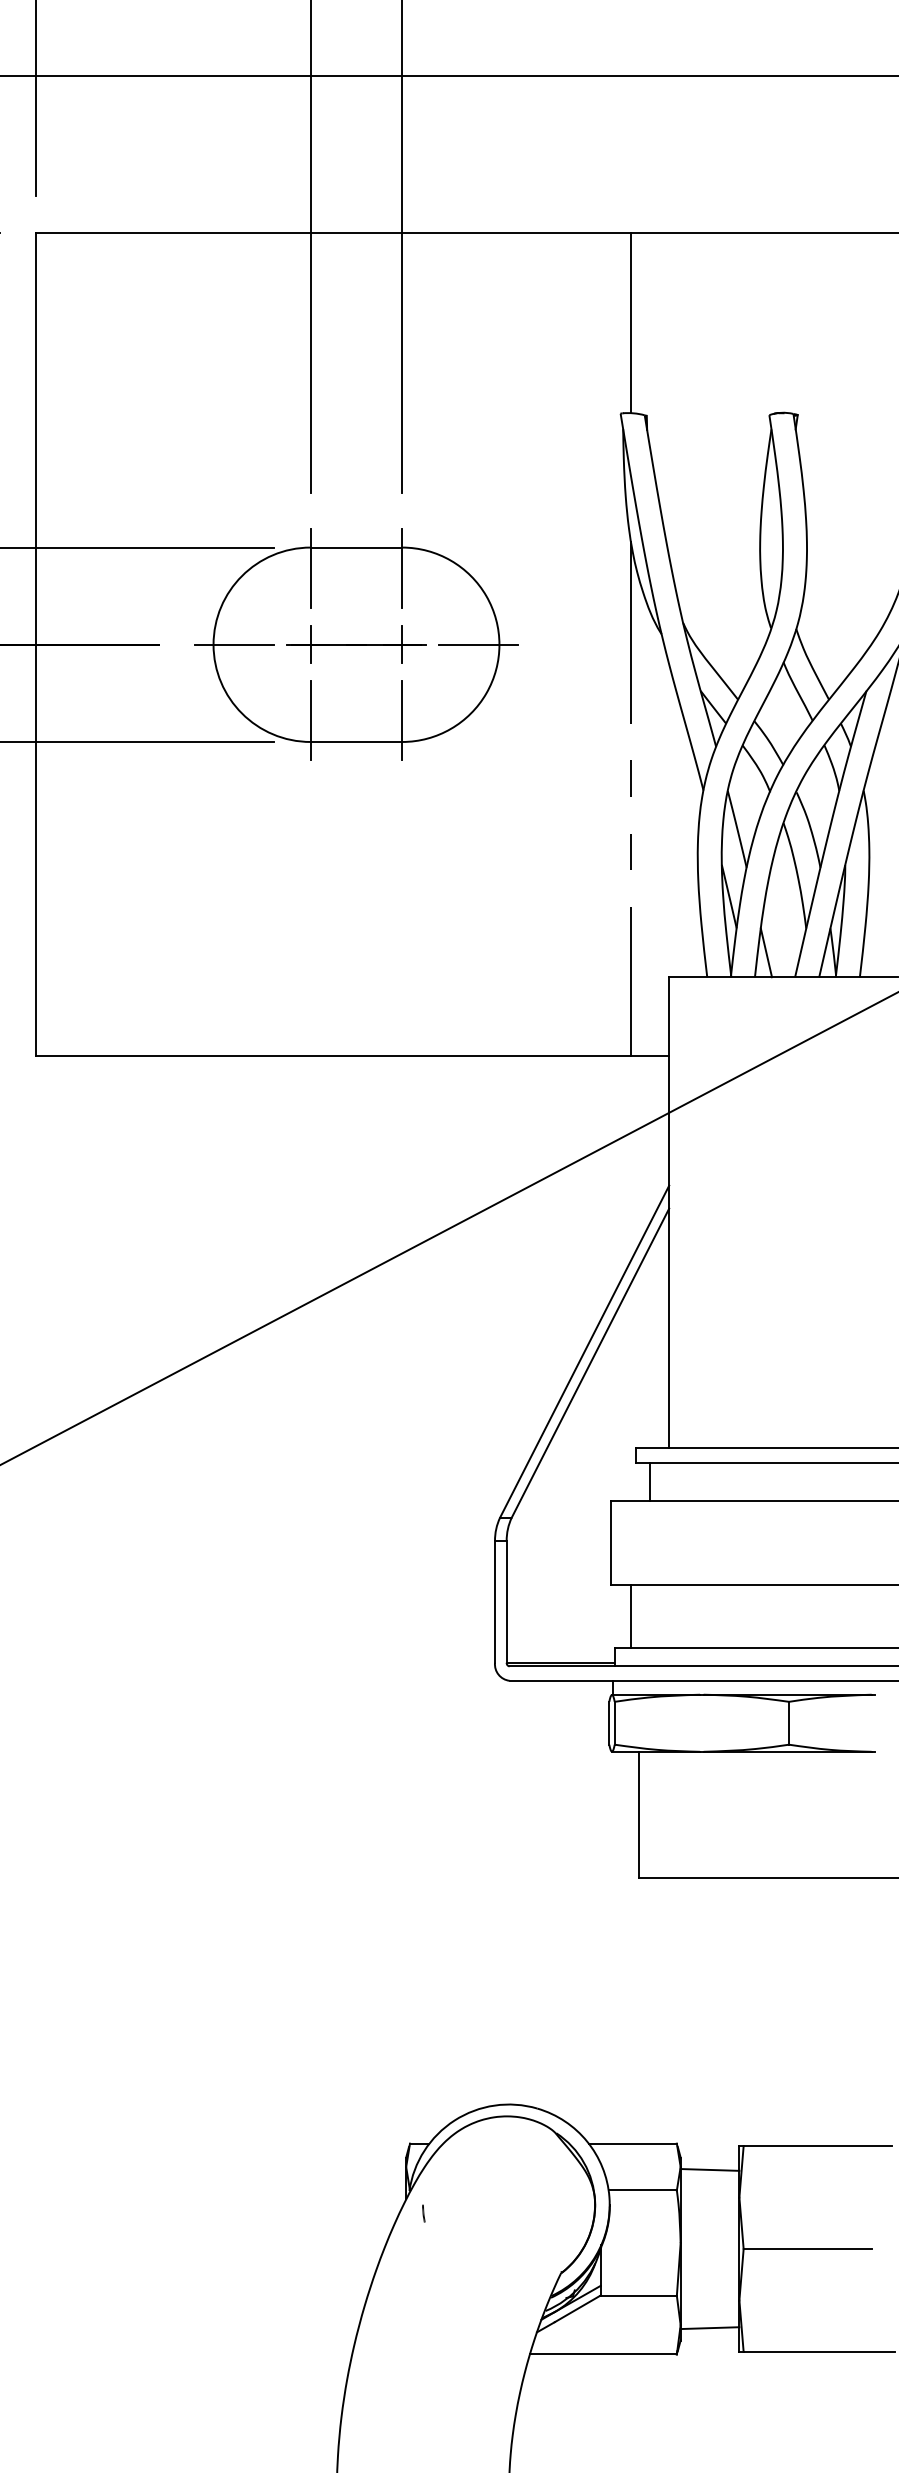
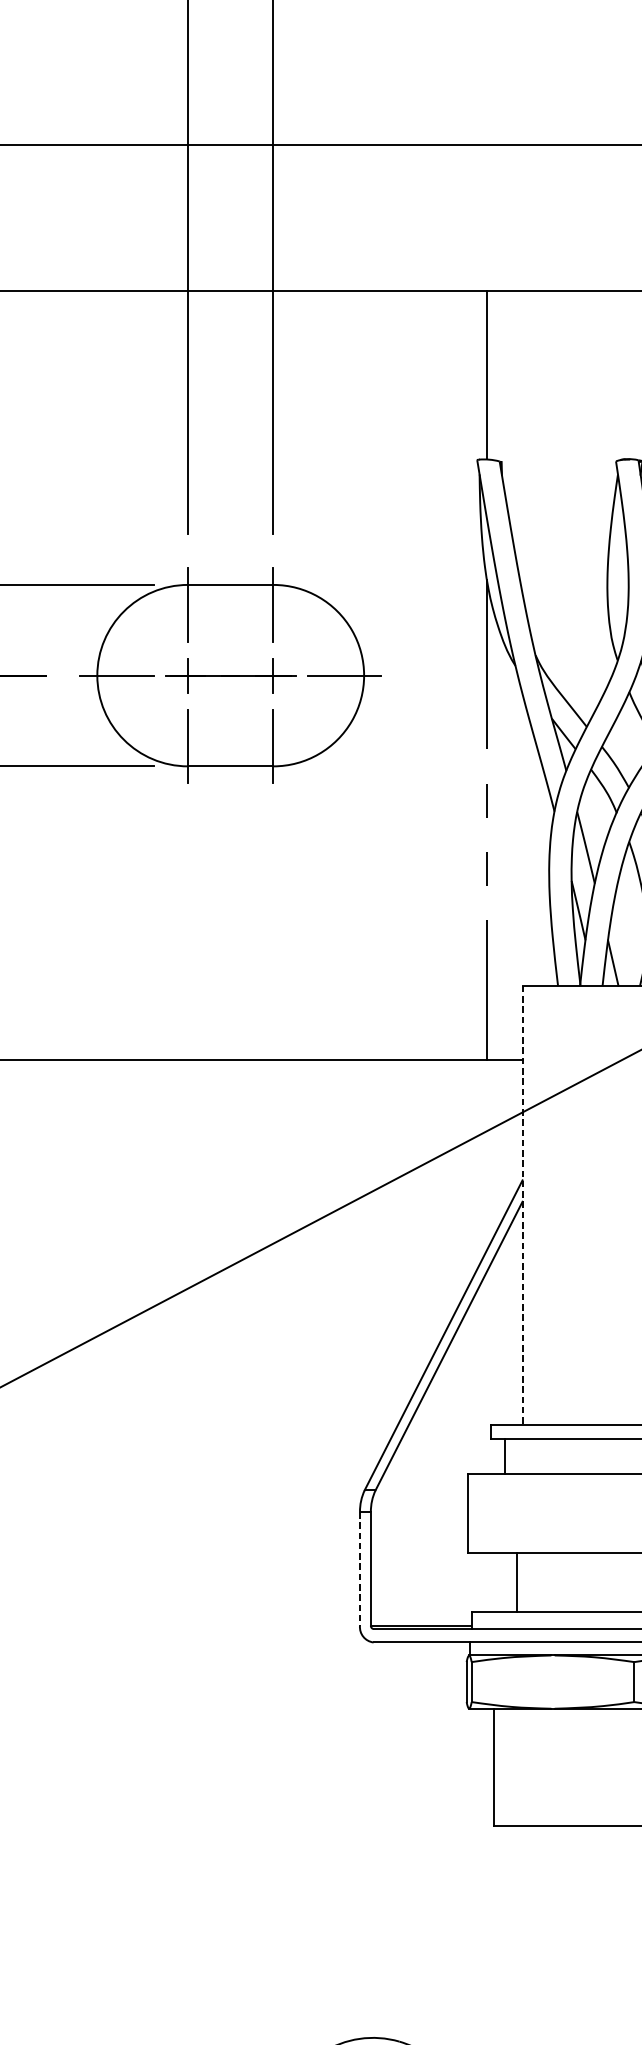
line: (669, 1213) -> (522, 1206), solid -> dashed
line: (495, 1601) -> (360, 1568), solid -> dashed
line: (630, 1616) -> (516, 1582), moved

